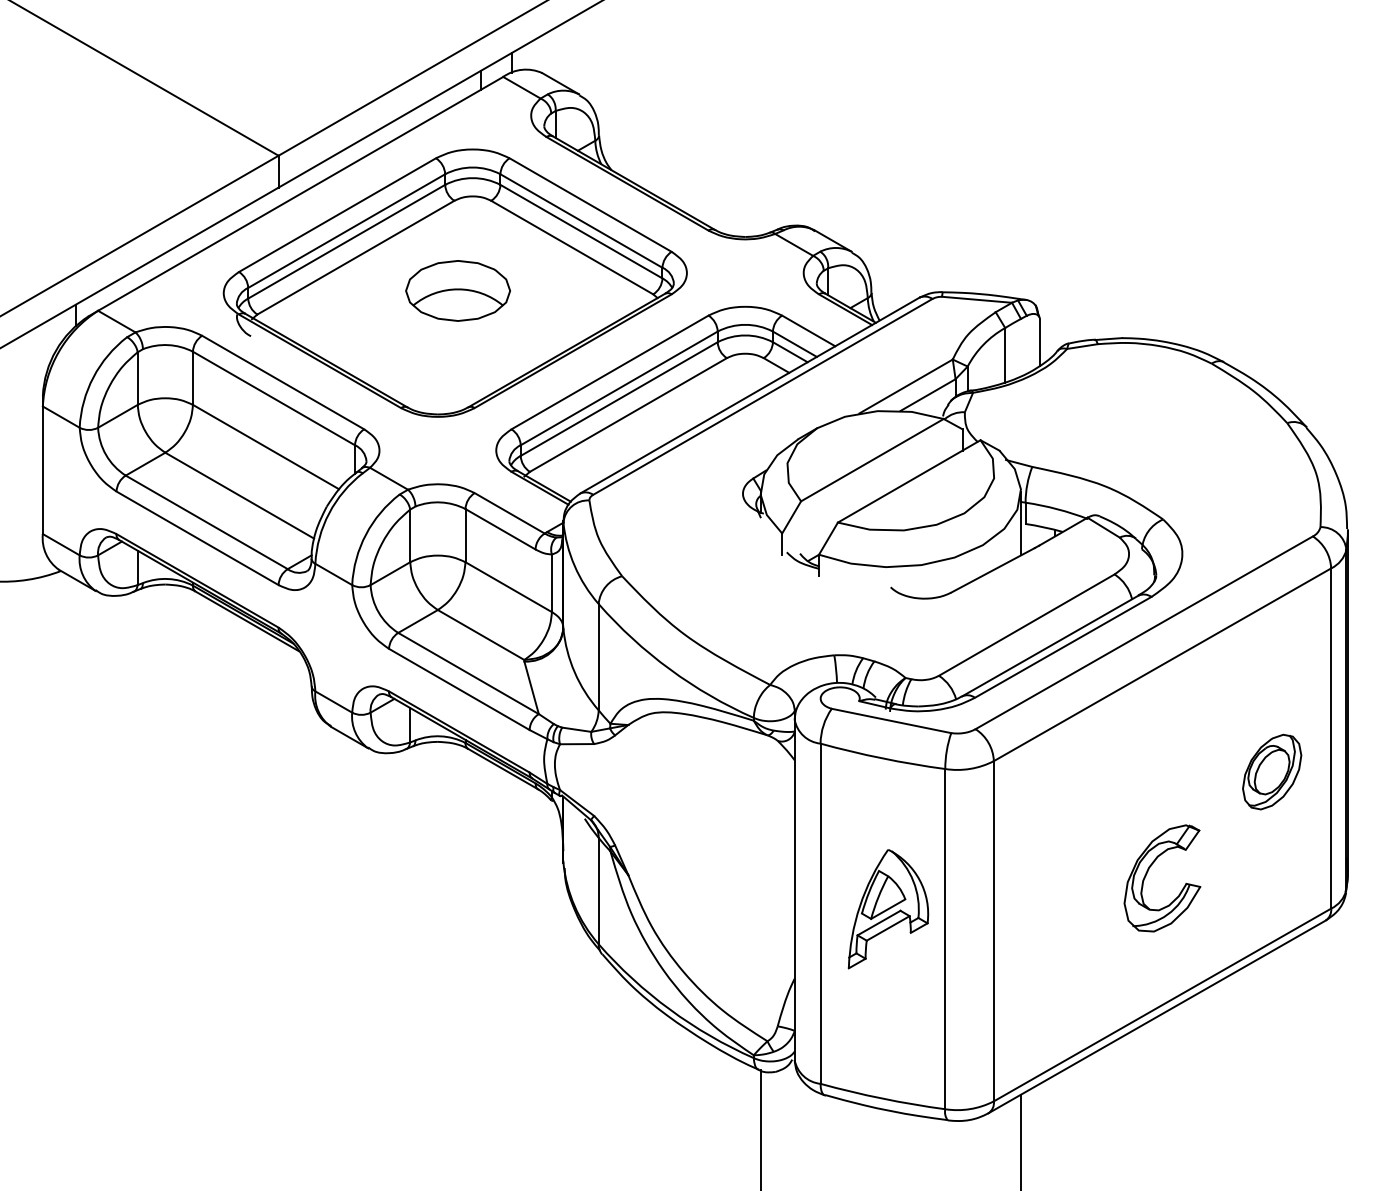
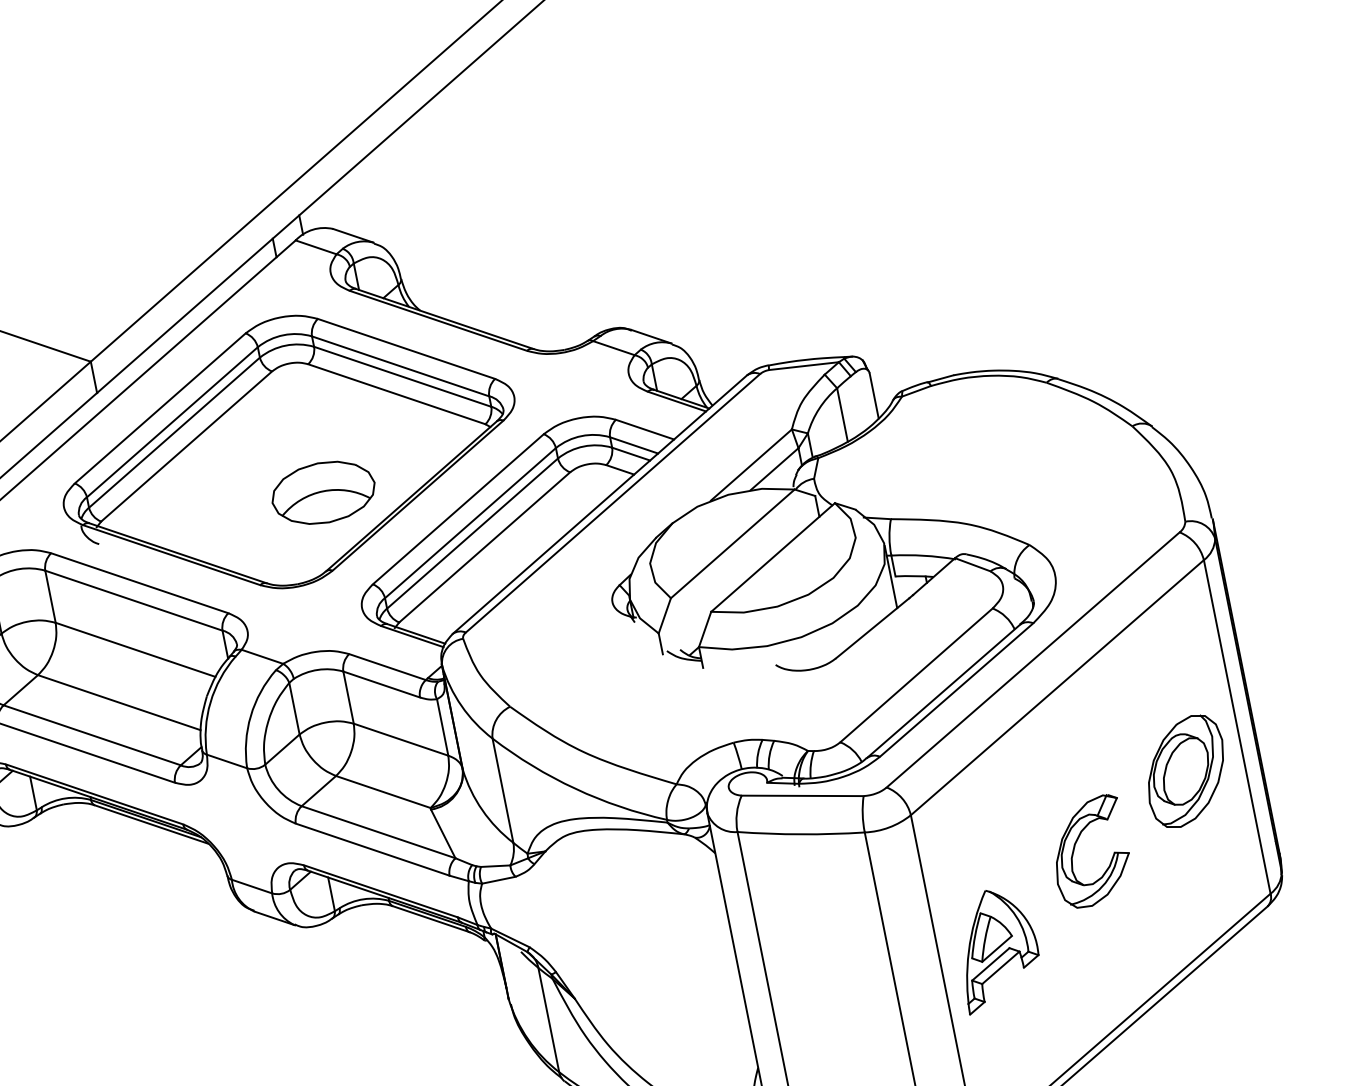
part: (457, 290) -> (322, 492), moved
part: (1271, 771) -> (1185, 770), size x1.43
part: (1147, 874) -> (1074, 851), moved
part: (888, 909) -> (997, 949), moved

